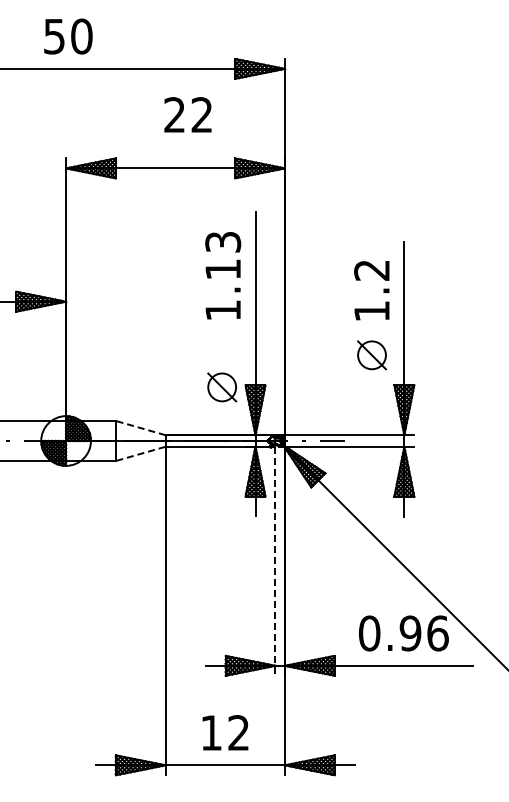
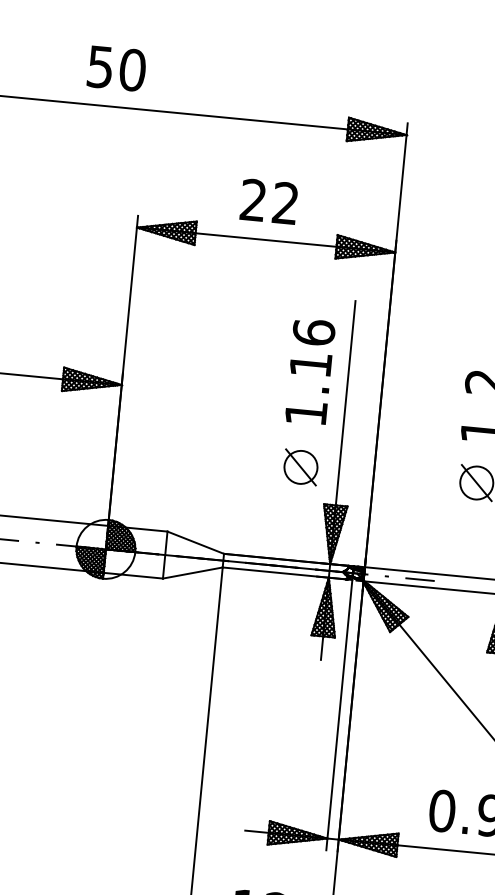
text: (68, 36) -> (116, 68), moved
text: (187, 114) -> (268, 201), moved
text: (223, 241) -> (314, 331), 1.13 -> 1.16
part: (222, 387) -> (301, 467), moved
line: (140, 428) -> (195, 543), dashed -> solid
line: (140, 453) -> (192, 572), dashed -> solid
line: (275, 561) -> (339, 715), dashed -> solid

